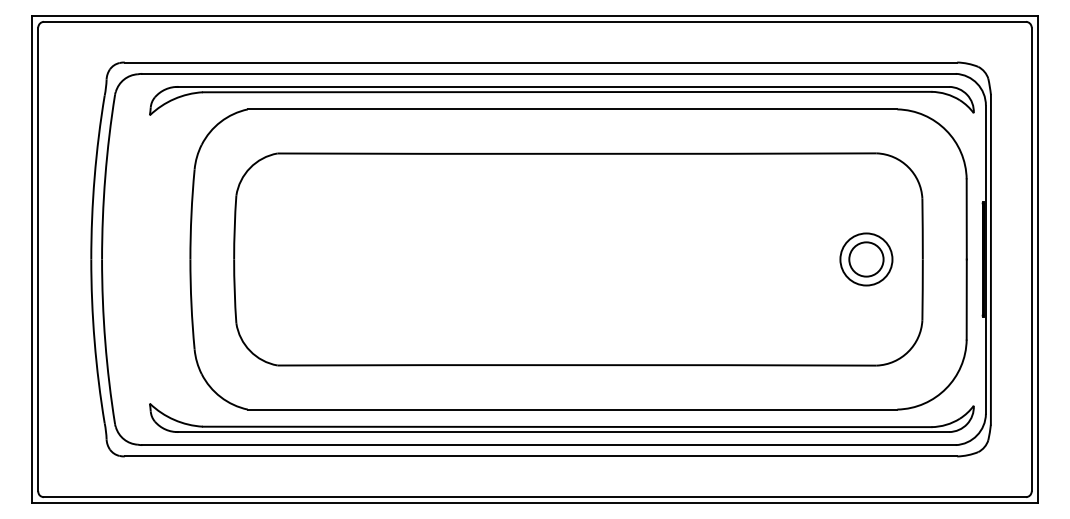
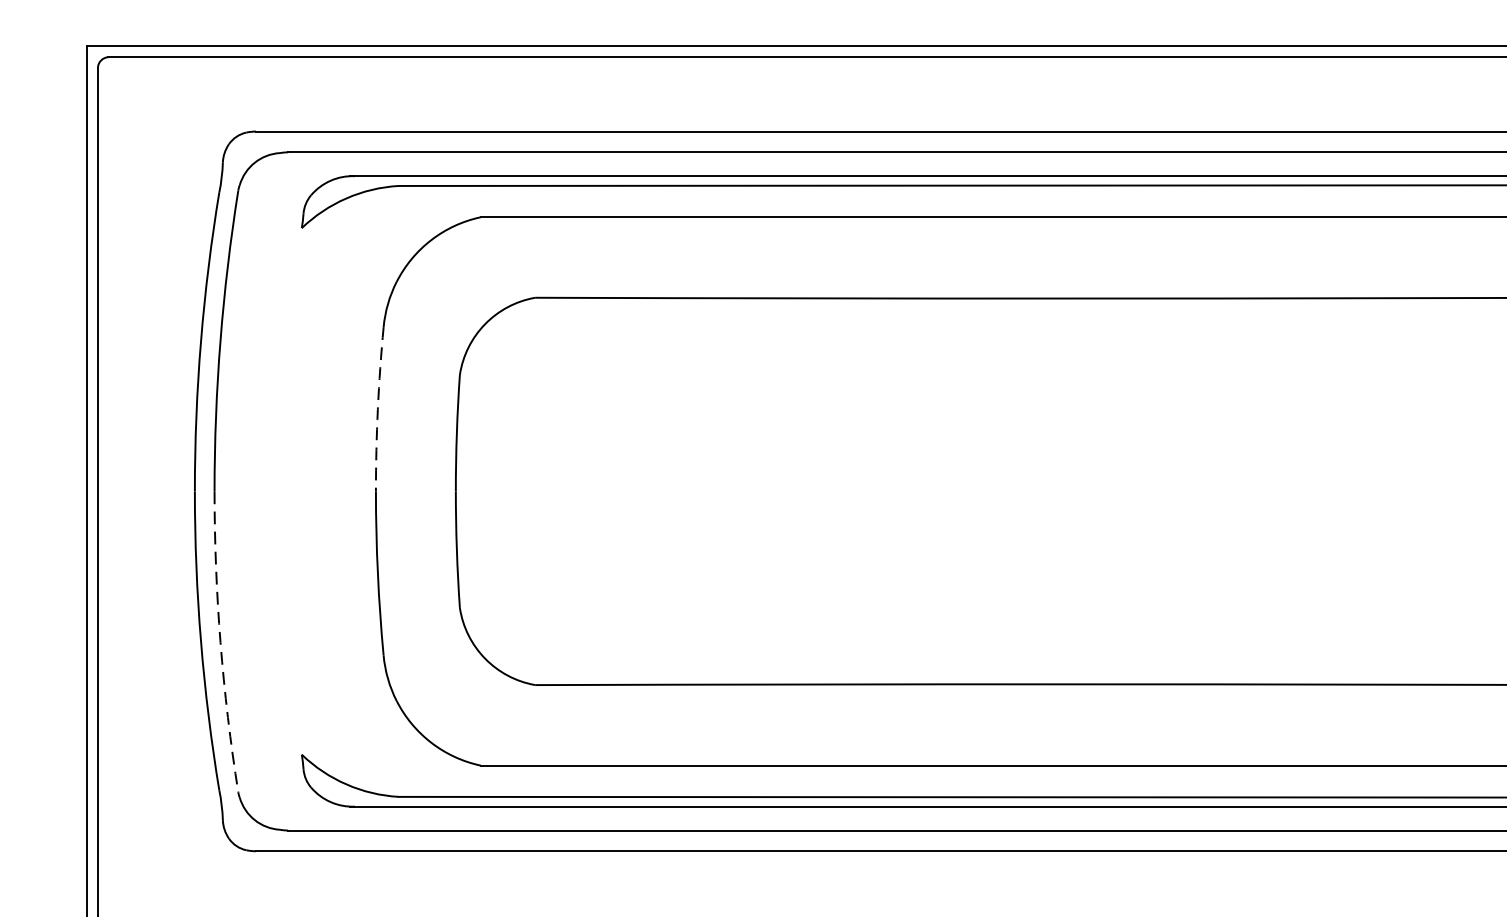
arc: (191, 214) -> (377, 409), solid -> dashed
arc: (105, 342) -> (220, 643), solid -> dashed

